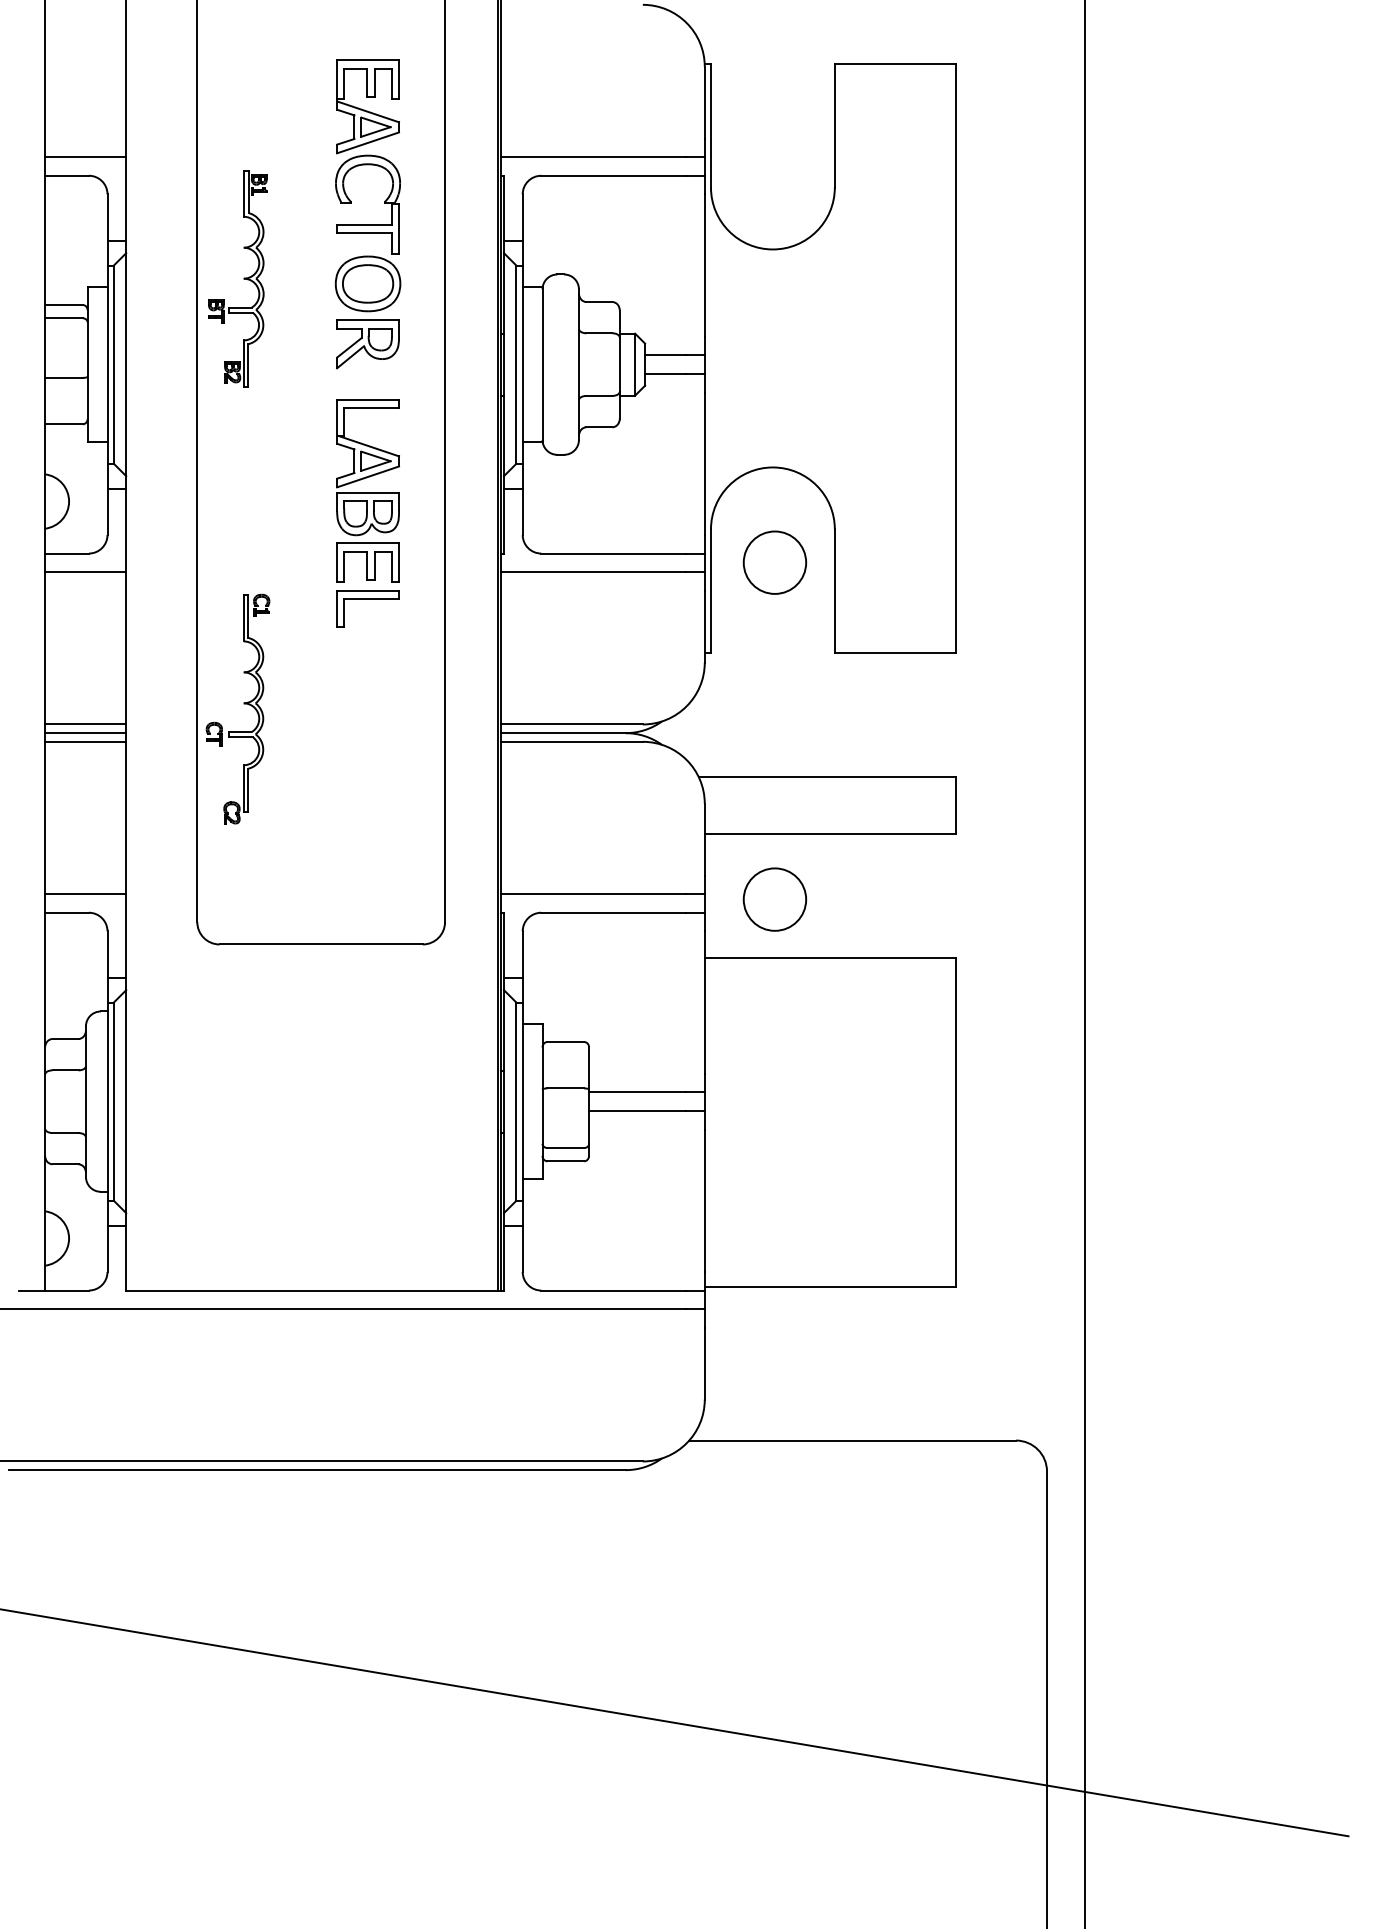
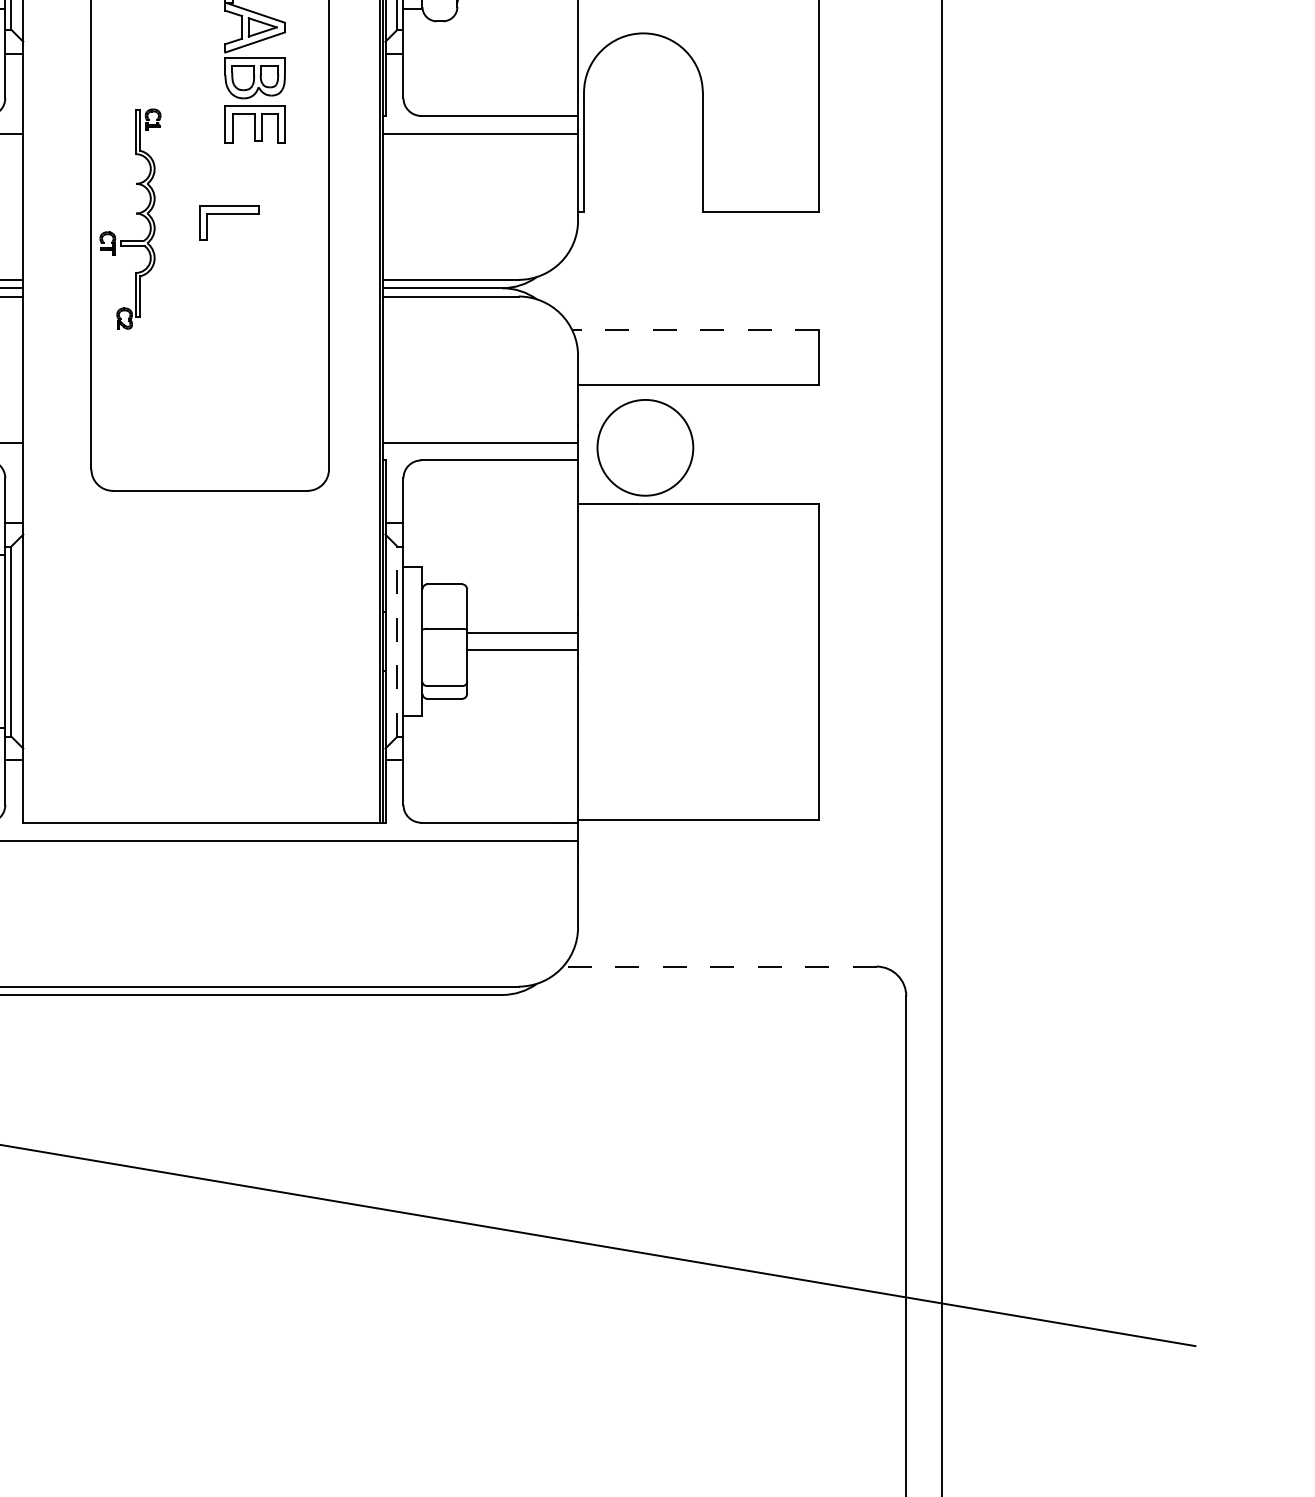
circle: (774, 562) -> (644, 124), removed
part: (367, 599) -> (228, 213), moved
part: (243, 704) -> (135, 214), moved
line: (827, 777) -> (695, 330), solid -> dashed
circle: (774, 899) -> (644, 447), size x1.6
line: (516, 1101) -> (397, 641), solid -> dashed
line: (852, 1440) -> (719, 966), solid -> dashed

